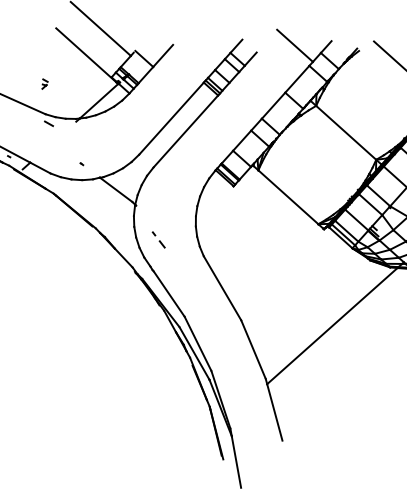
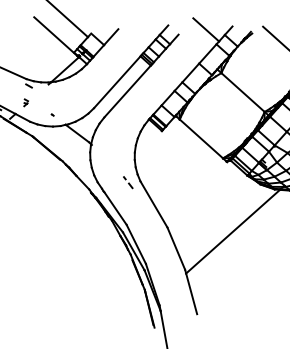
part: (44, 83) -> (25, 102), moved
part: (158, 239) -> (128, 182), moved

